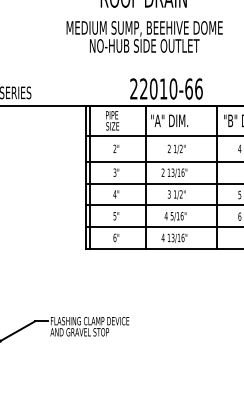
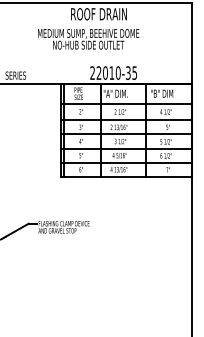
text: (144, 37) -> (88, 39), moved
text: (193, 88) -> (131, 72), 22010-66 -> 22010-35

